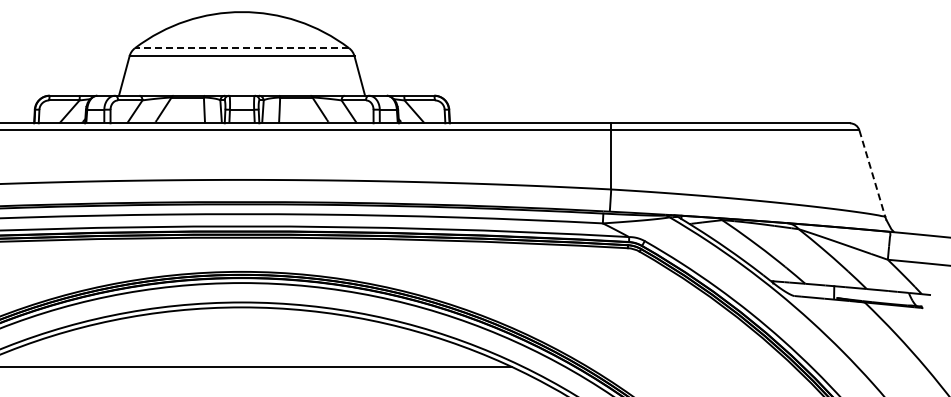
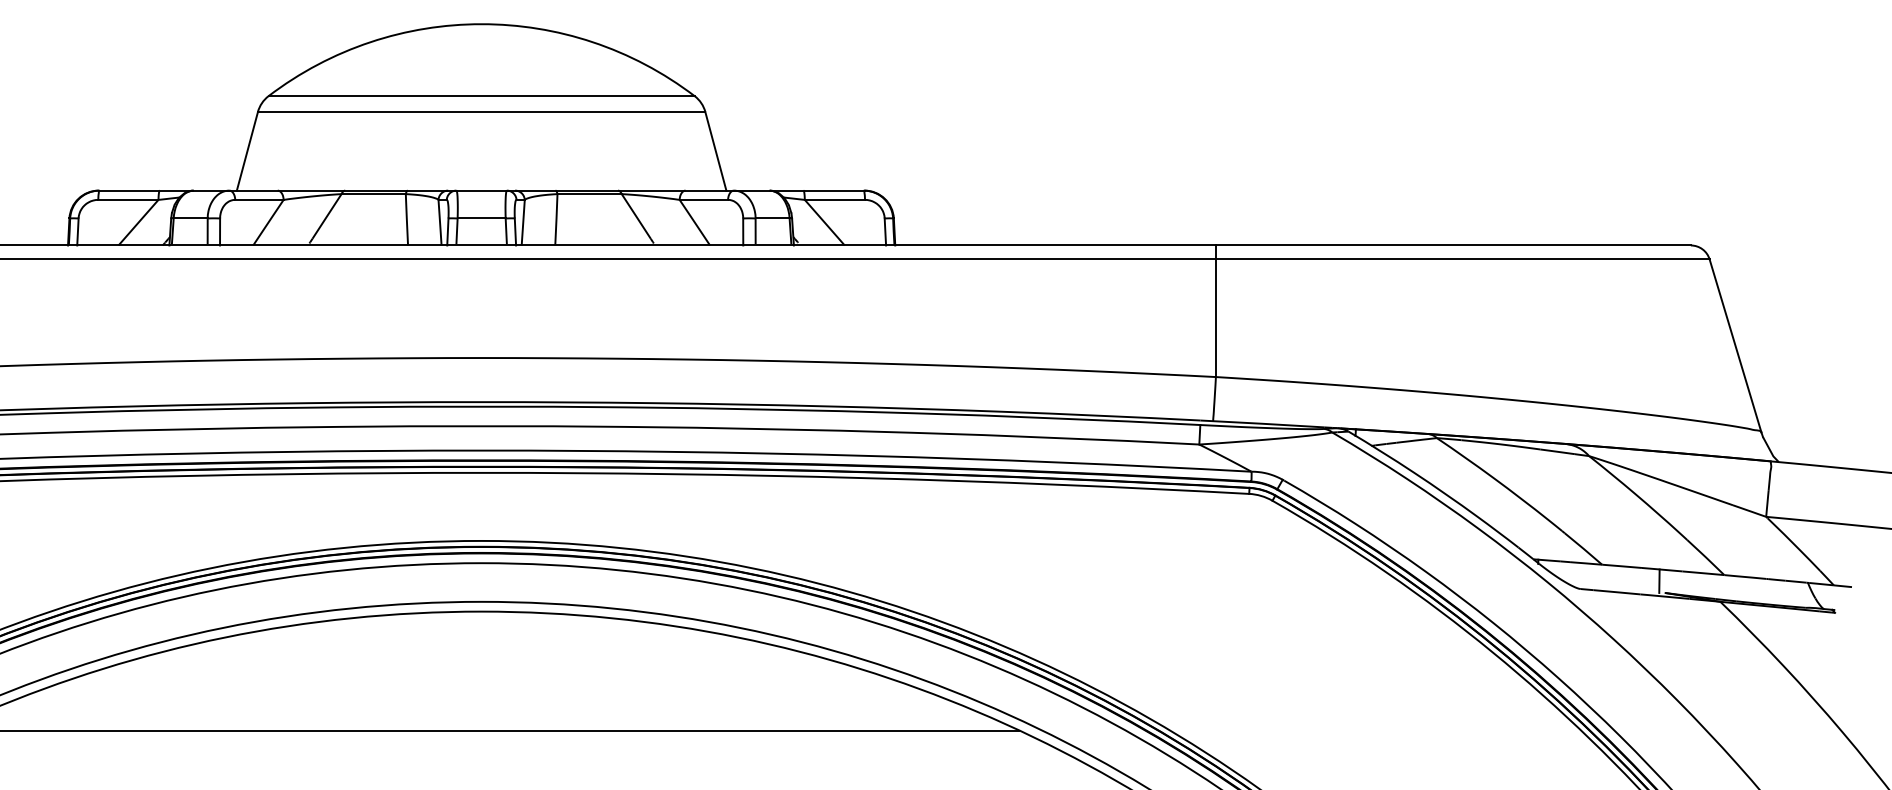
line: (241, 48) -> (480, 96), dashed -> solid
line: (872, 174) -> (1735, 347), dashed -> solid

